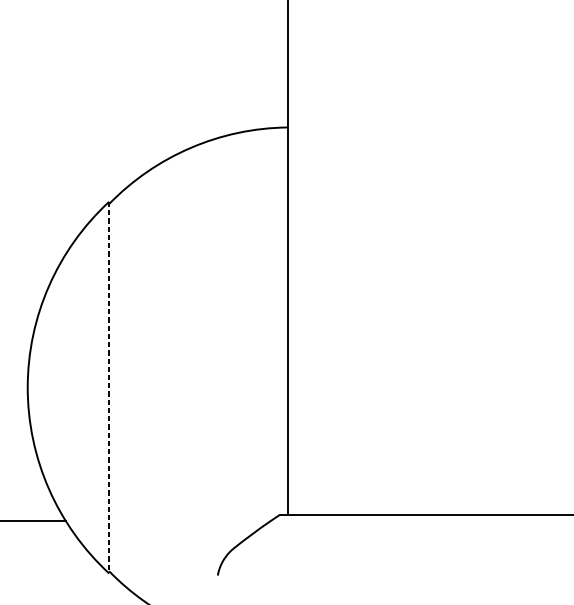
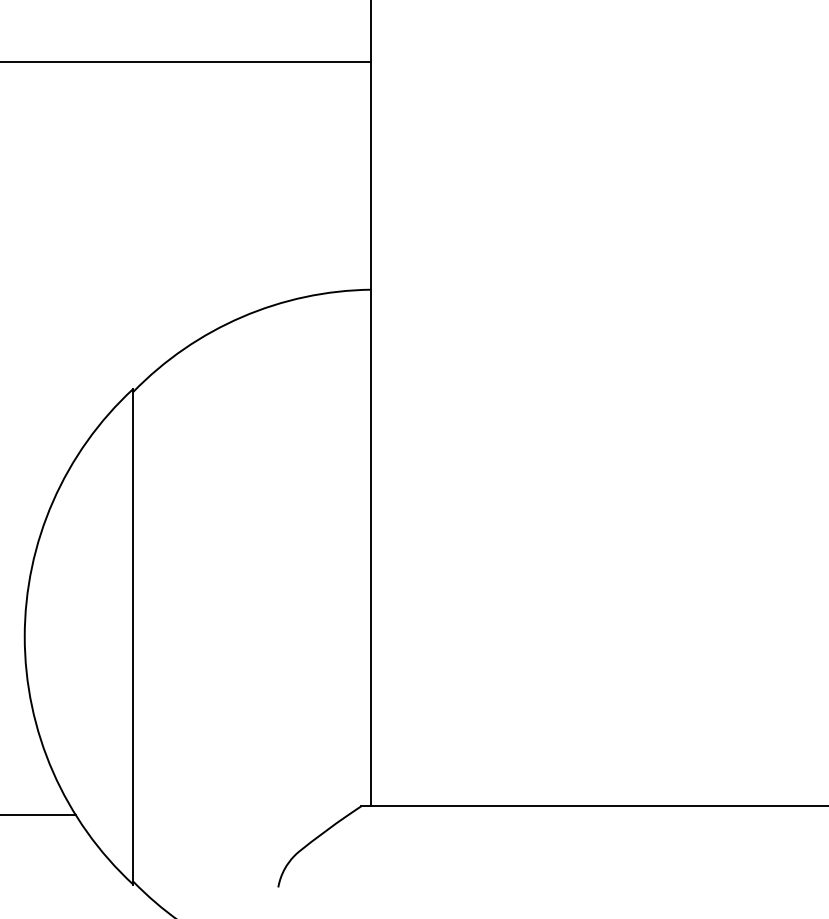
line: (109, 387) -> (133, 636), dashed -> solid

